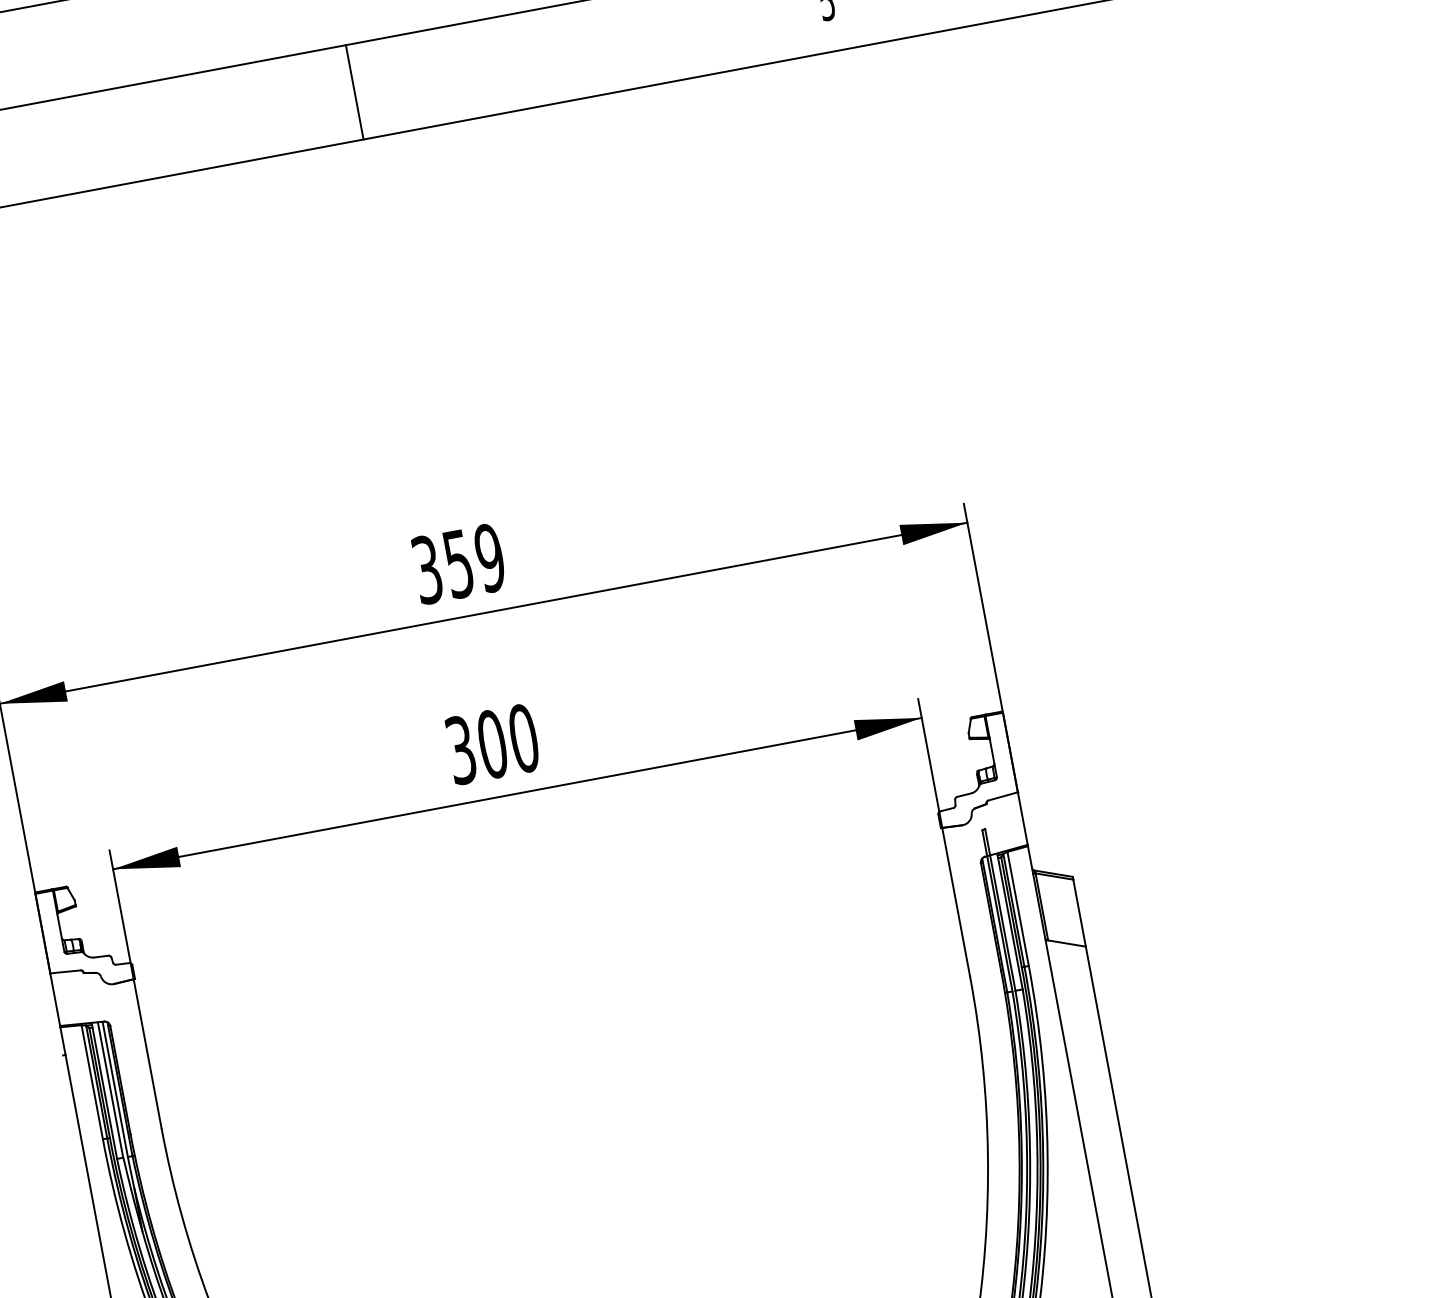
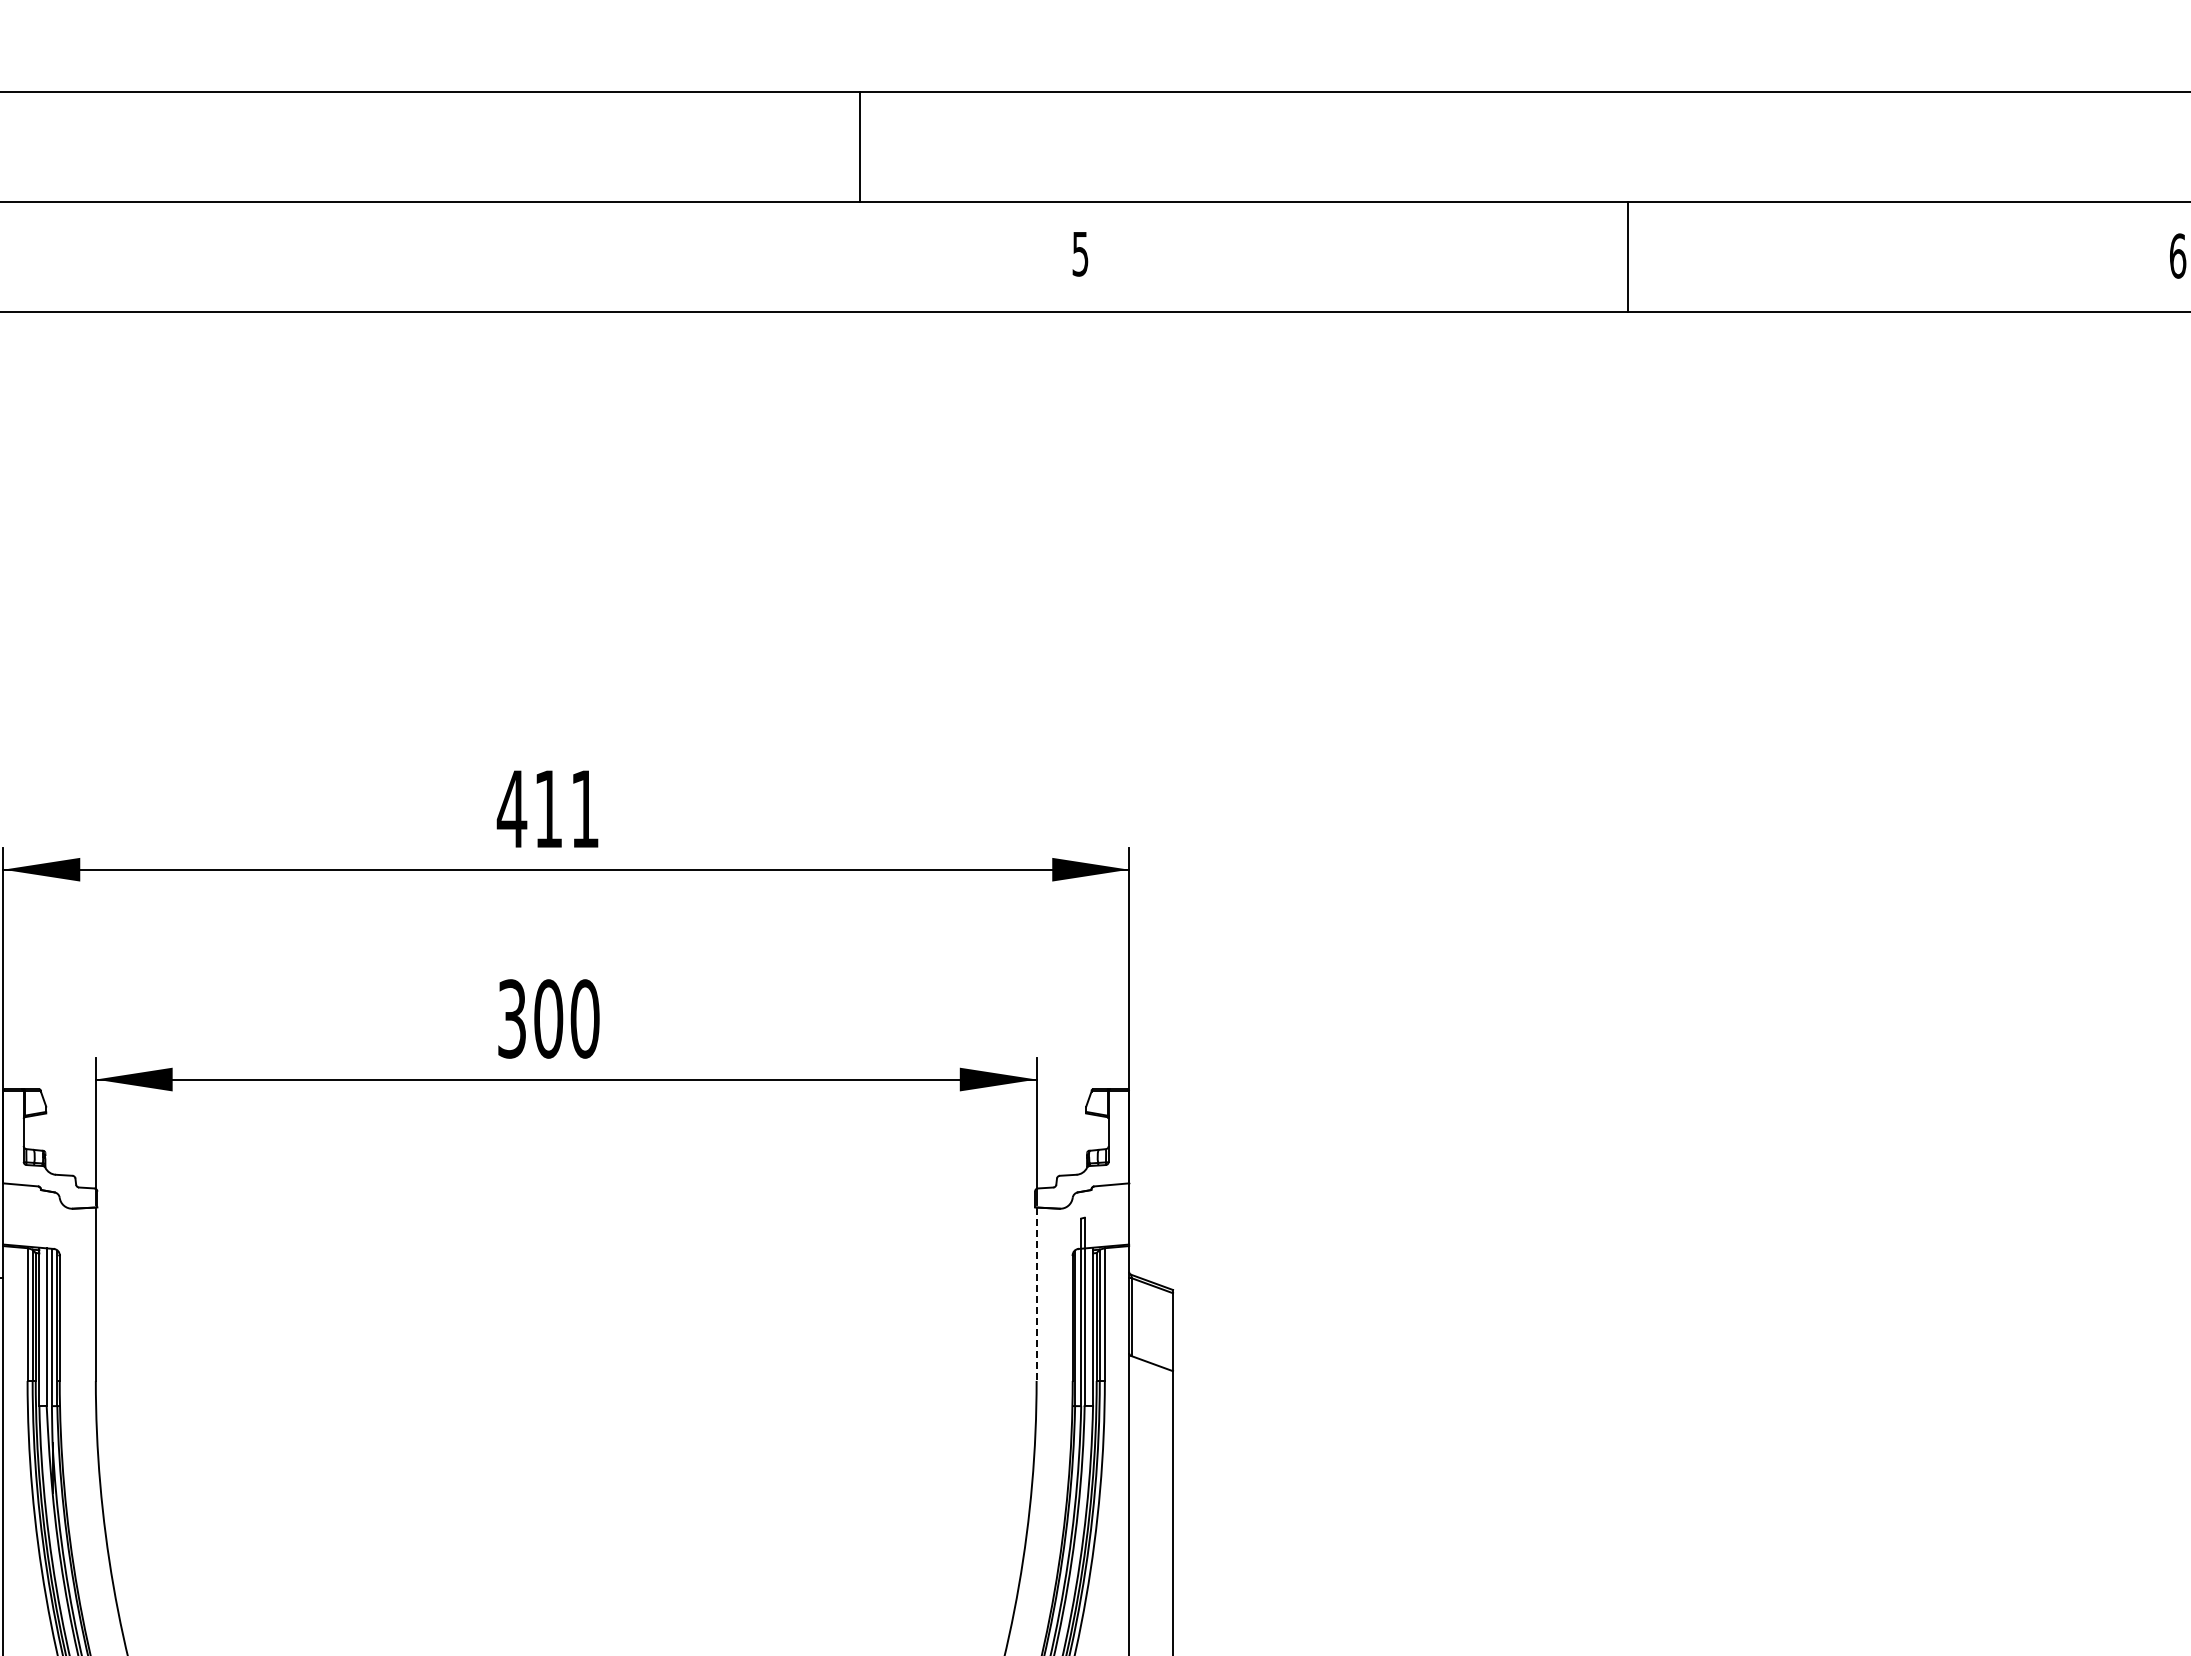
line: (354, 91) -> (530, 256), removed
text: (457, 563) -> (547, 808), 359 -> 411
line: (956, 902) -> (1036, 1294), solid -> dashed

